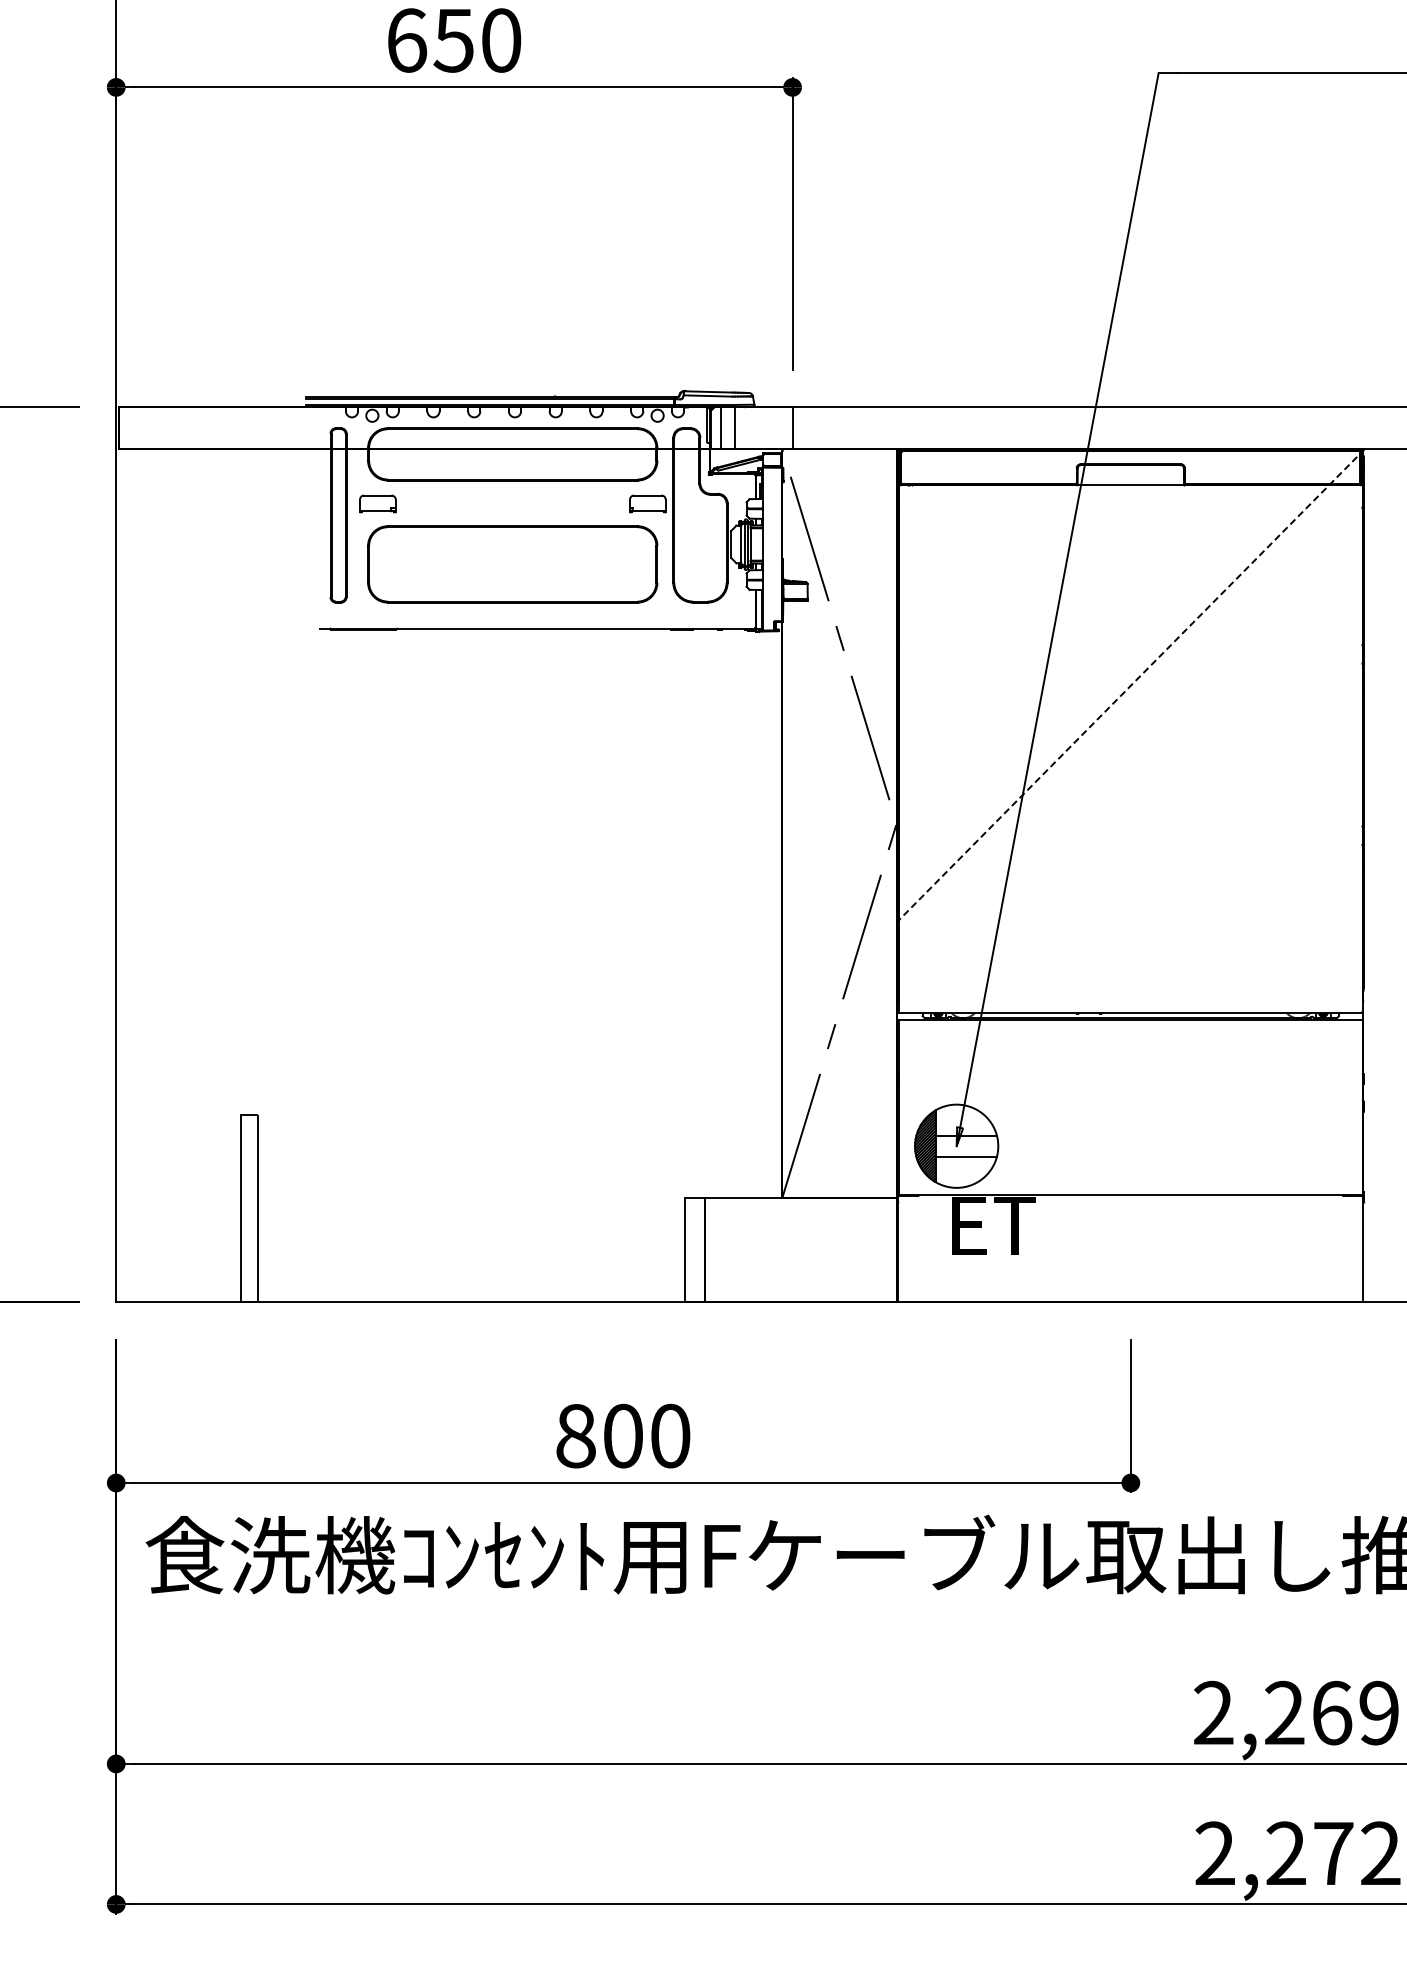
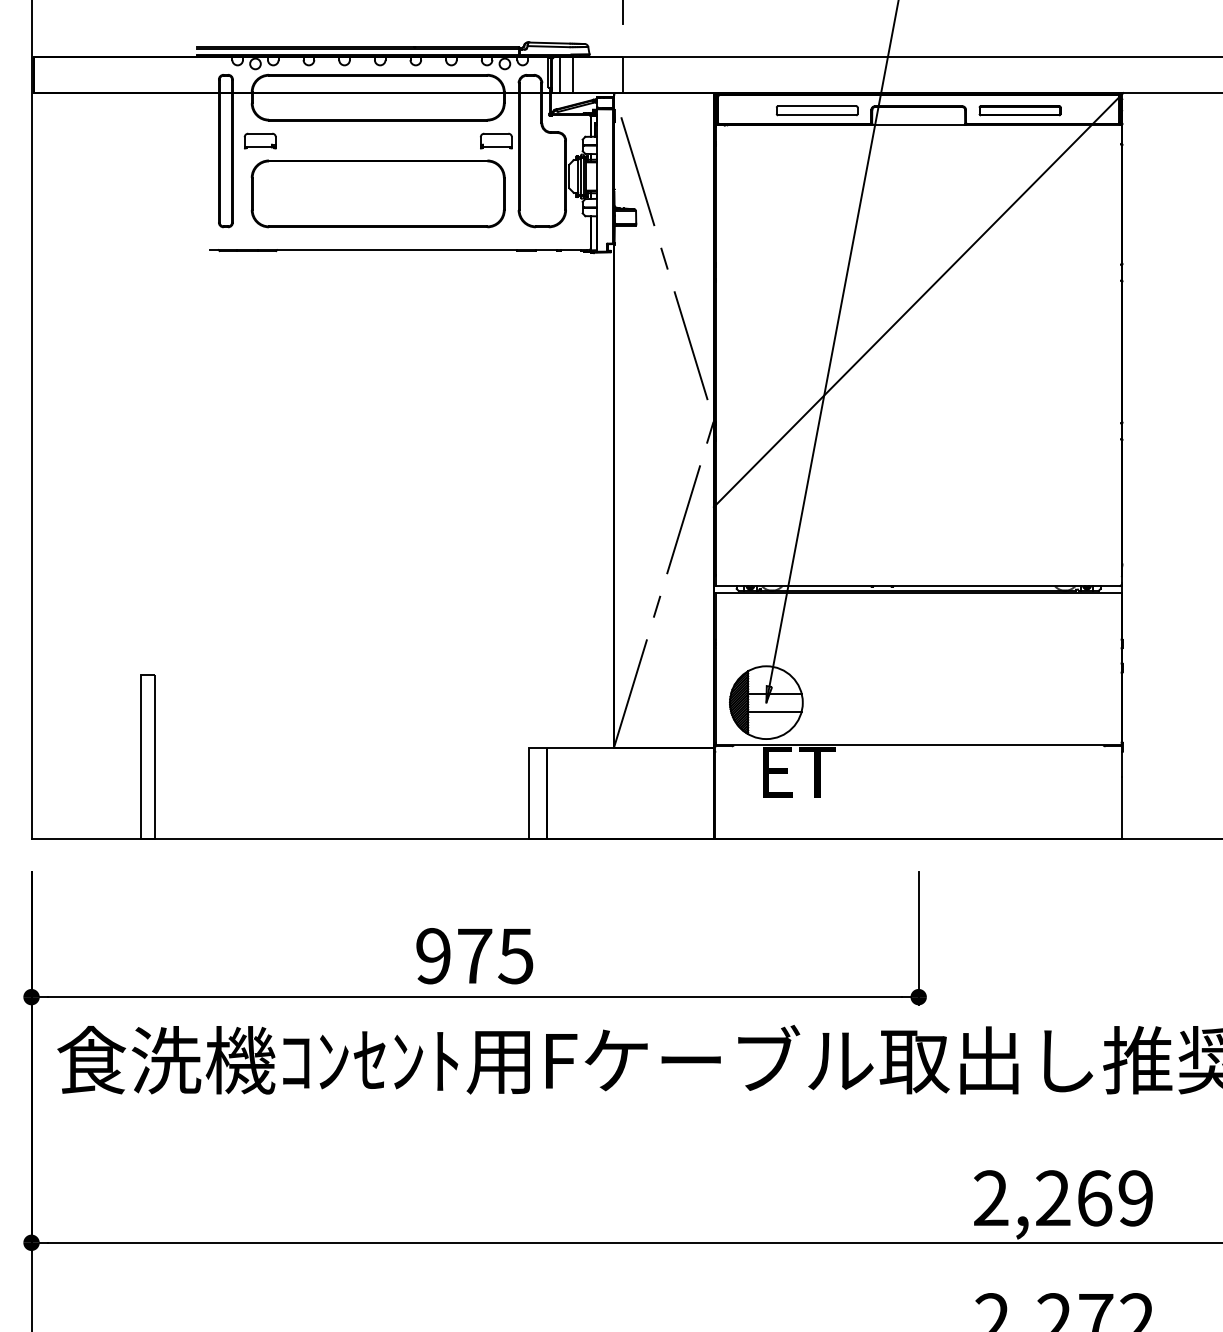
part: (1014, 469) -> (816, 110), added
part: (1246, 469) -> (1019, 110), added
line: (1130, 685) -> (918, 299), dashed -> solid
text: (623, 1435) -> (475, 955), 800 -> 975

